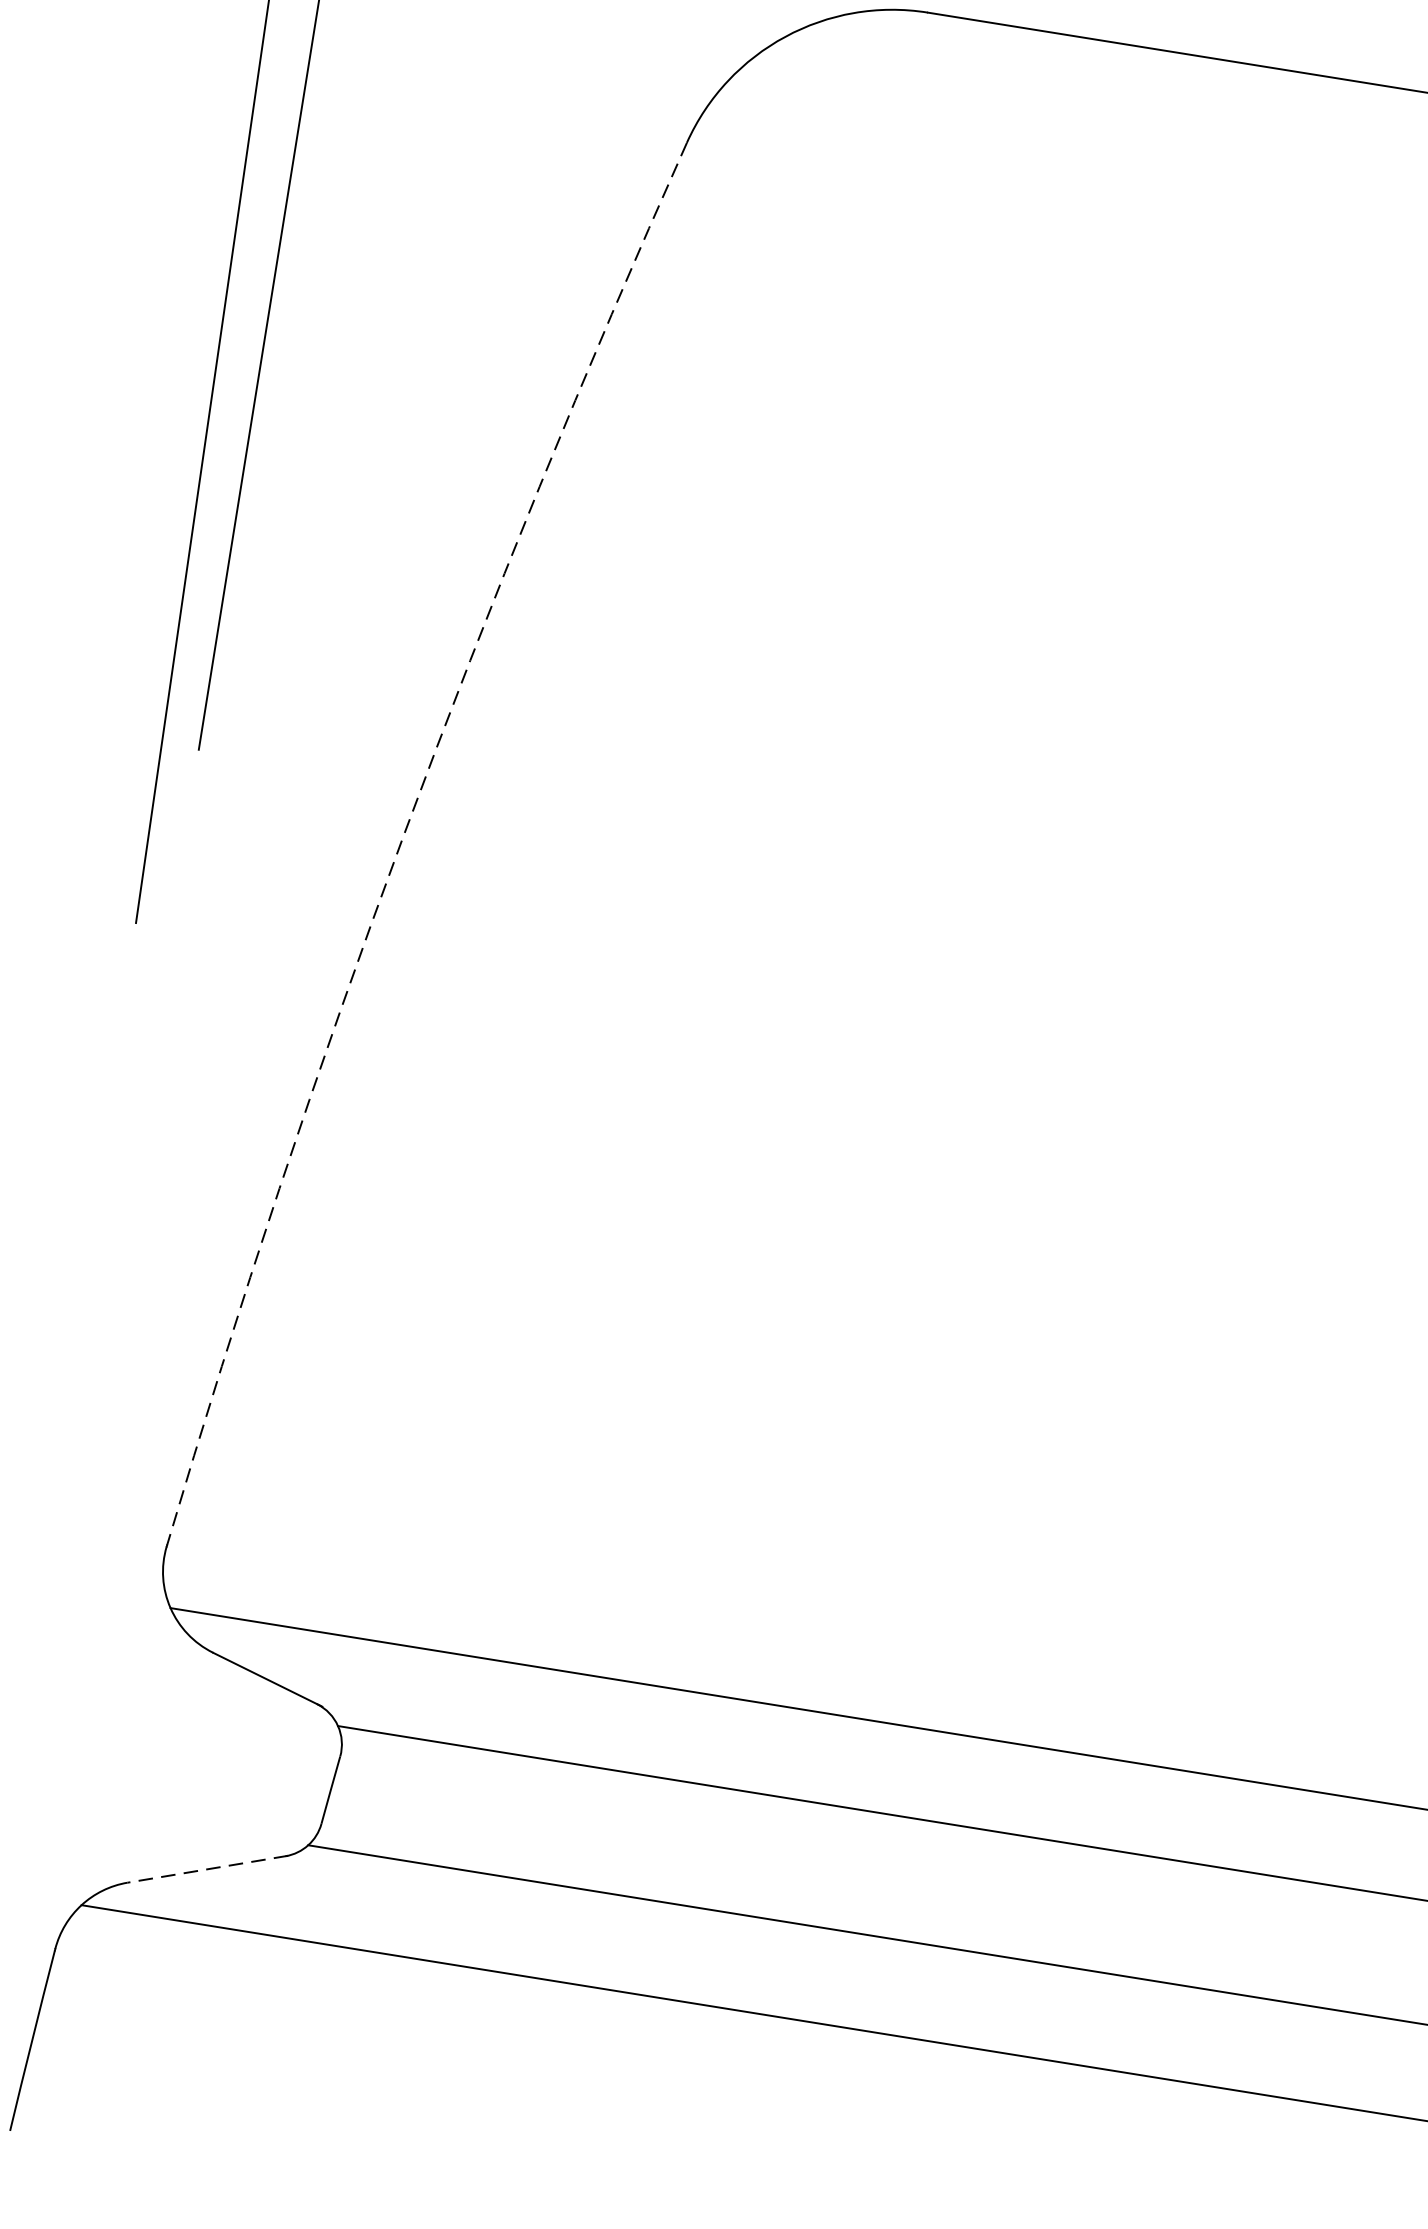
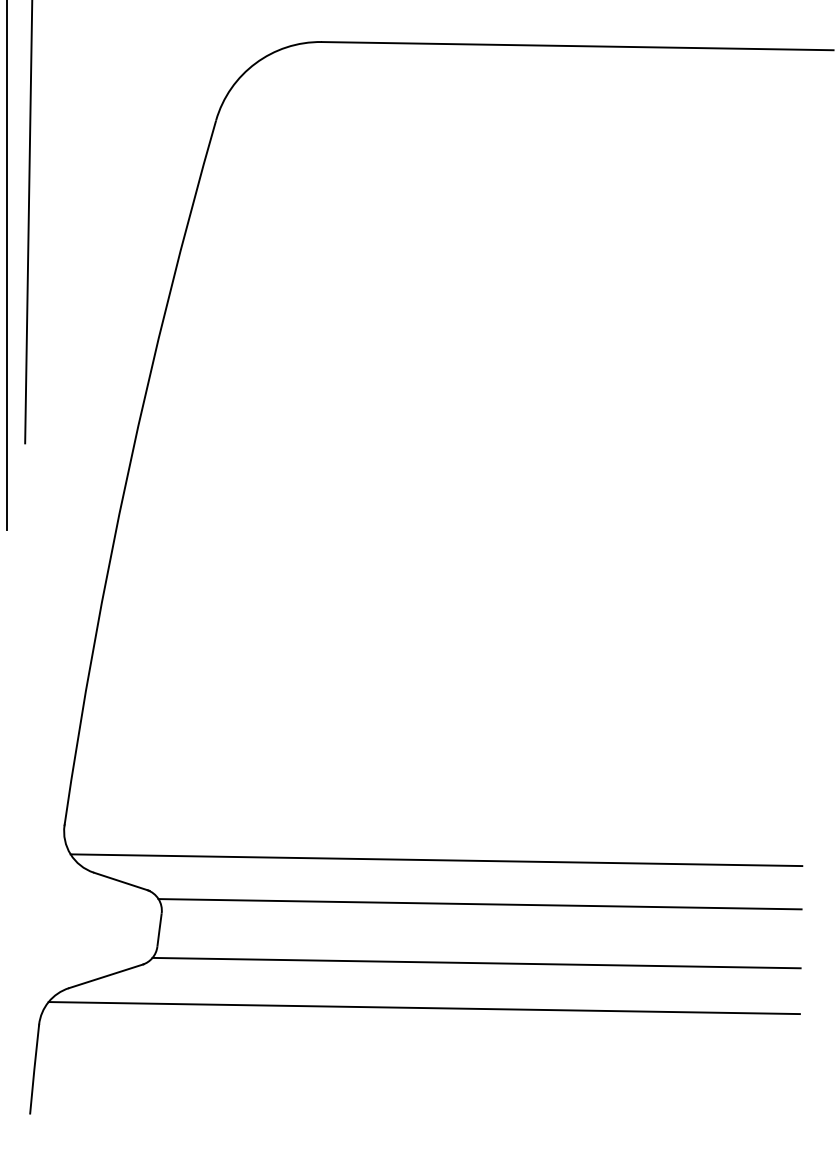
arc: (403, 836) -> (128, 470), dashed -> solid
line: (206, 1869) -> (105, 976), dashed -> solid

